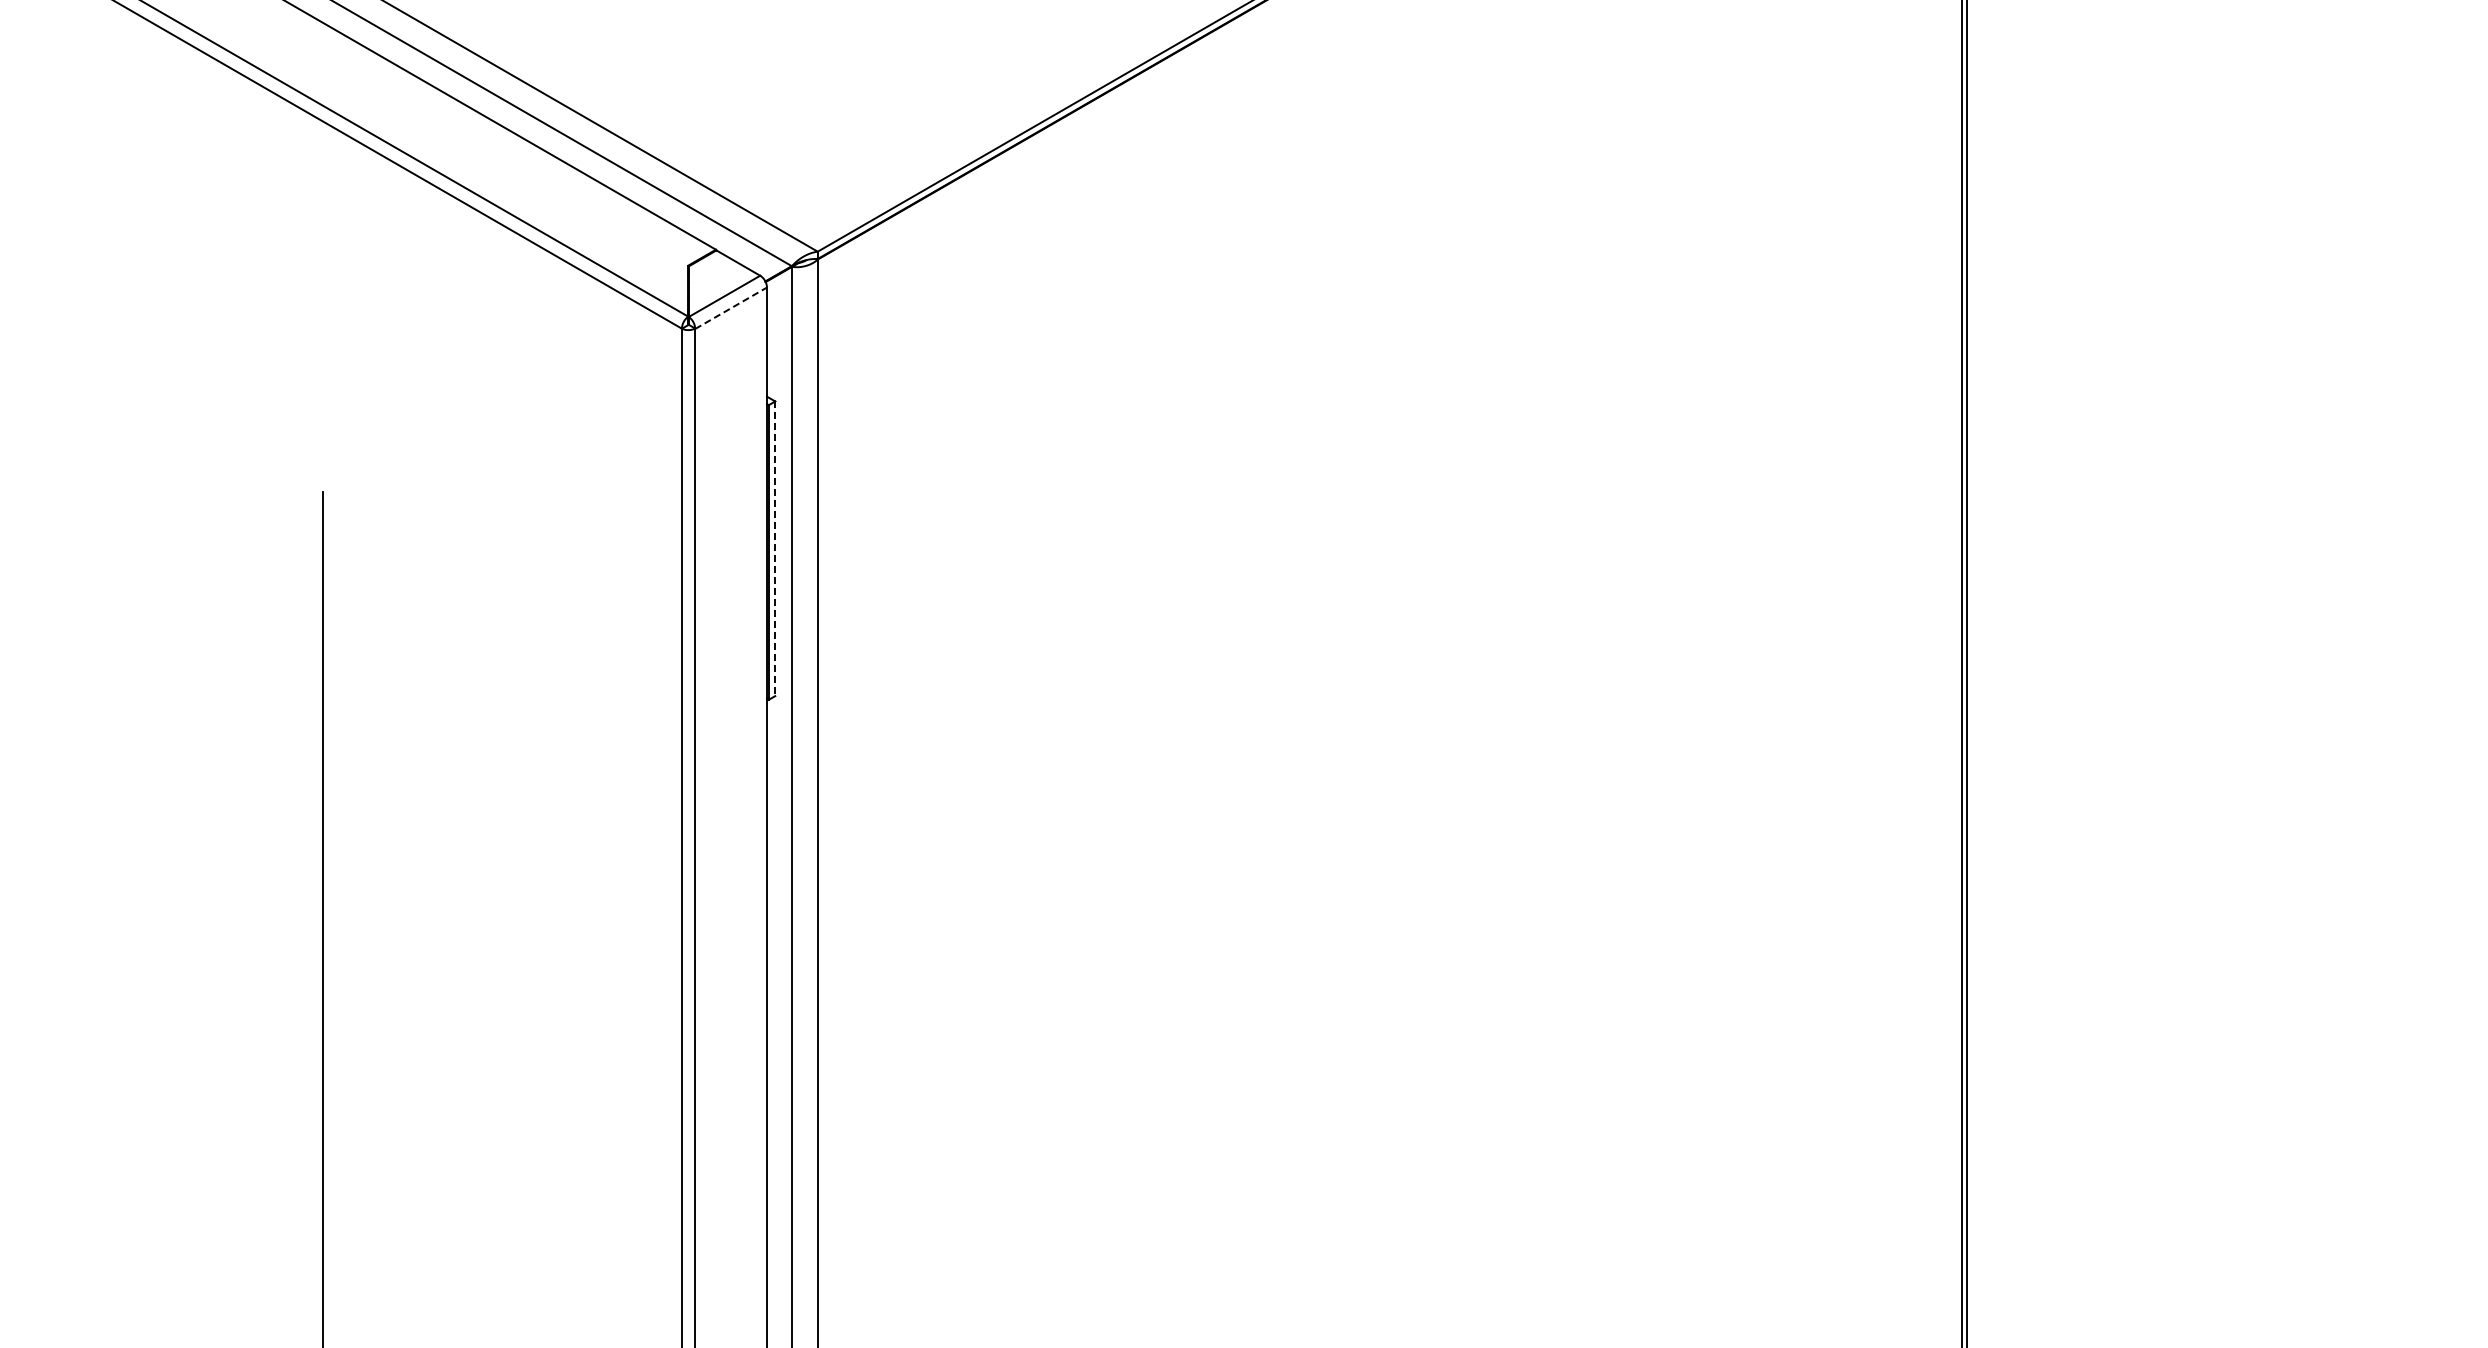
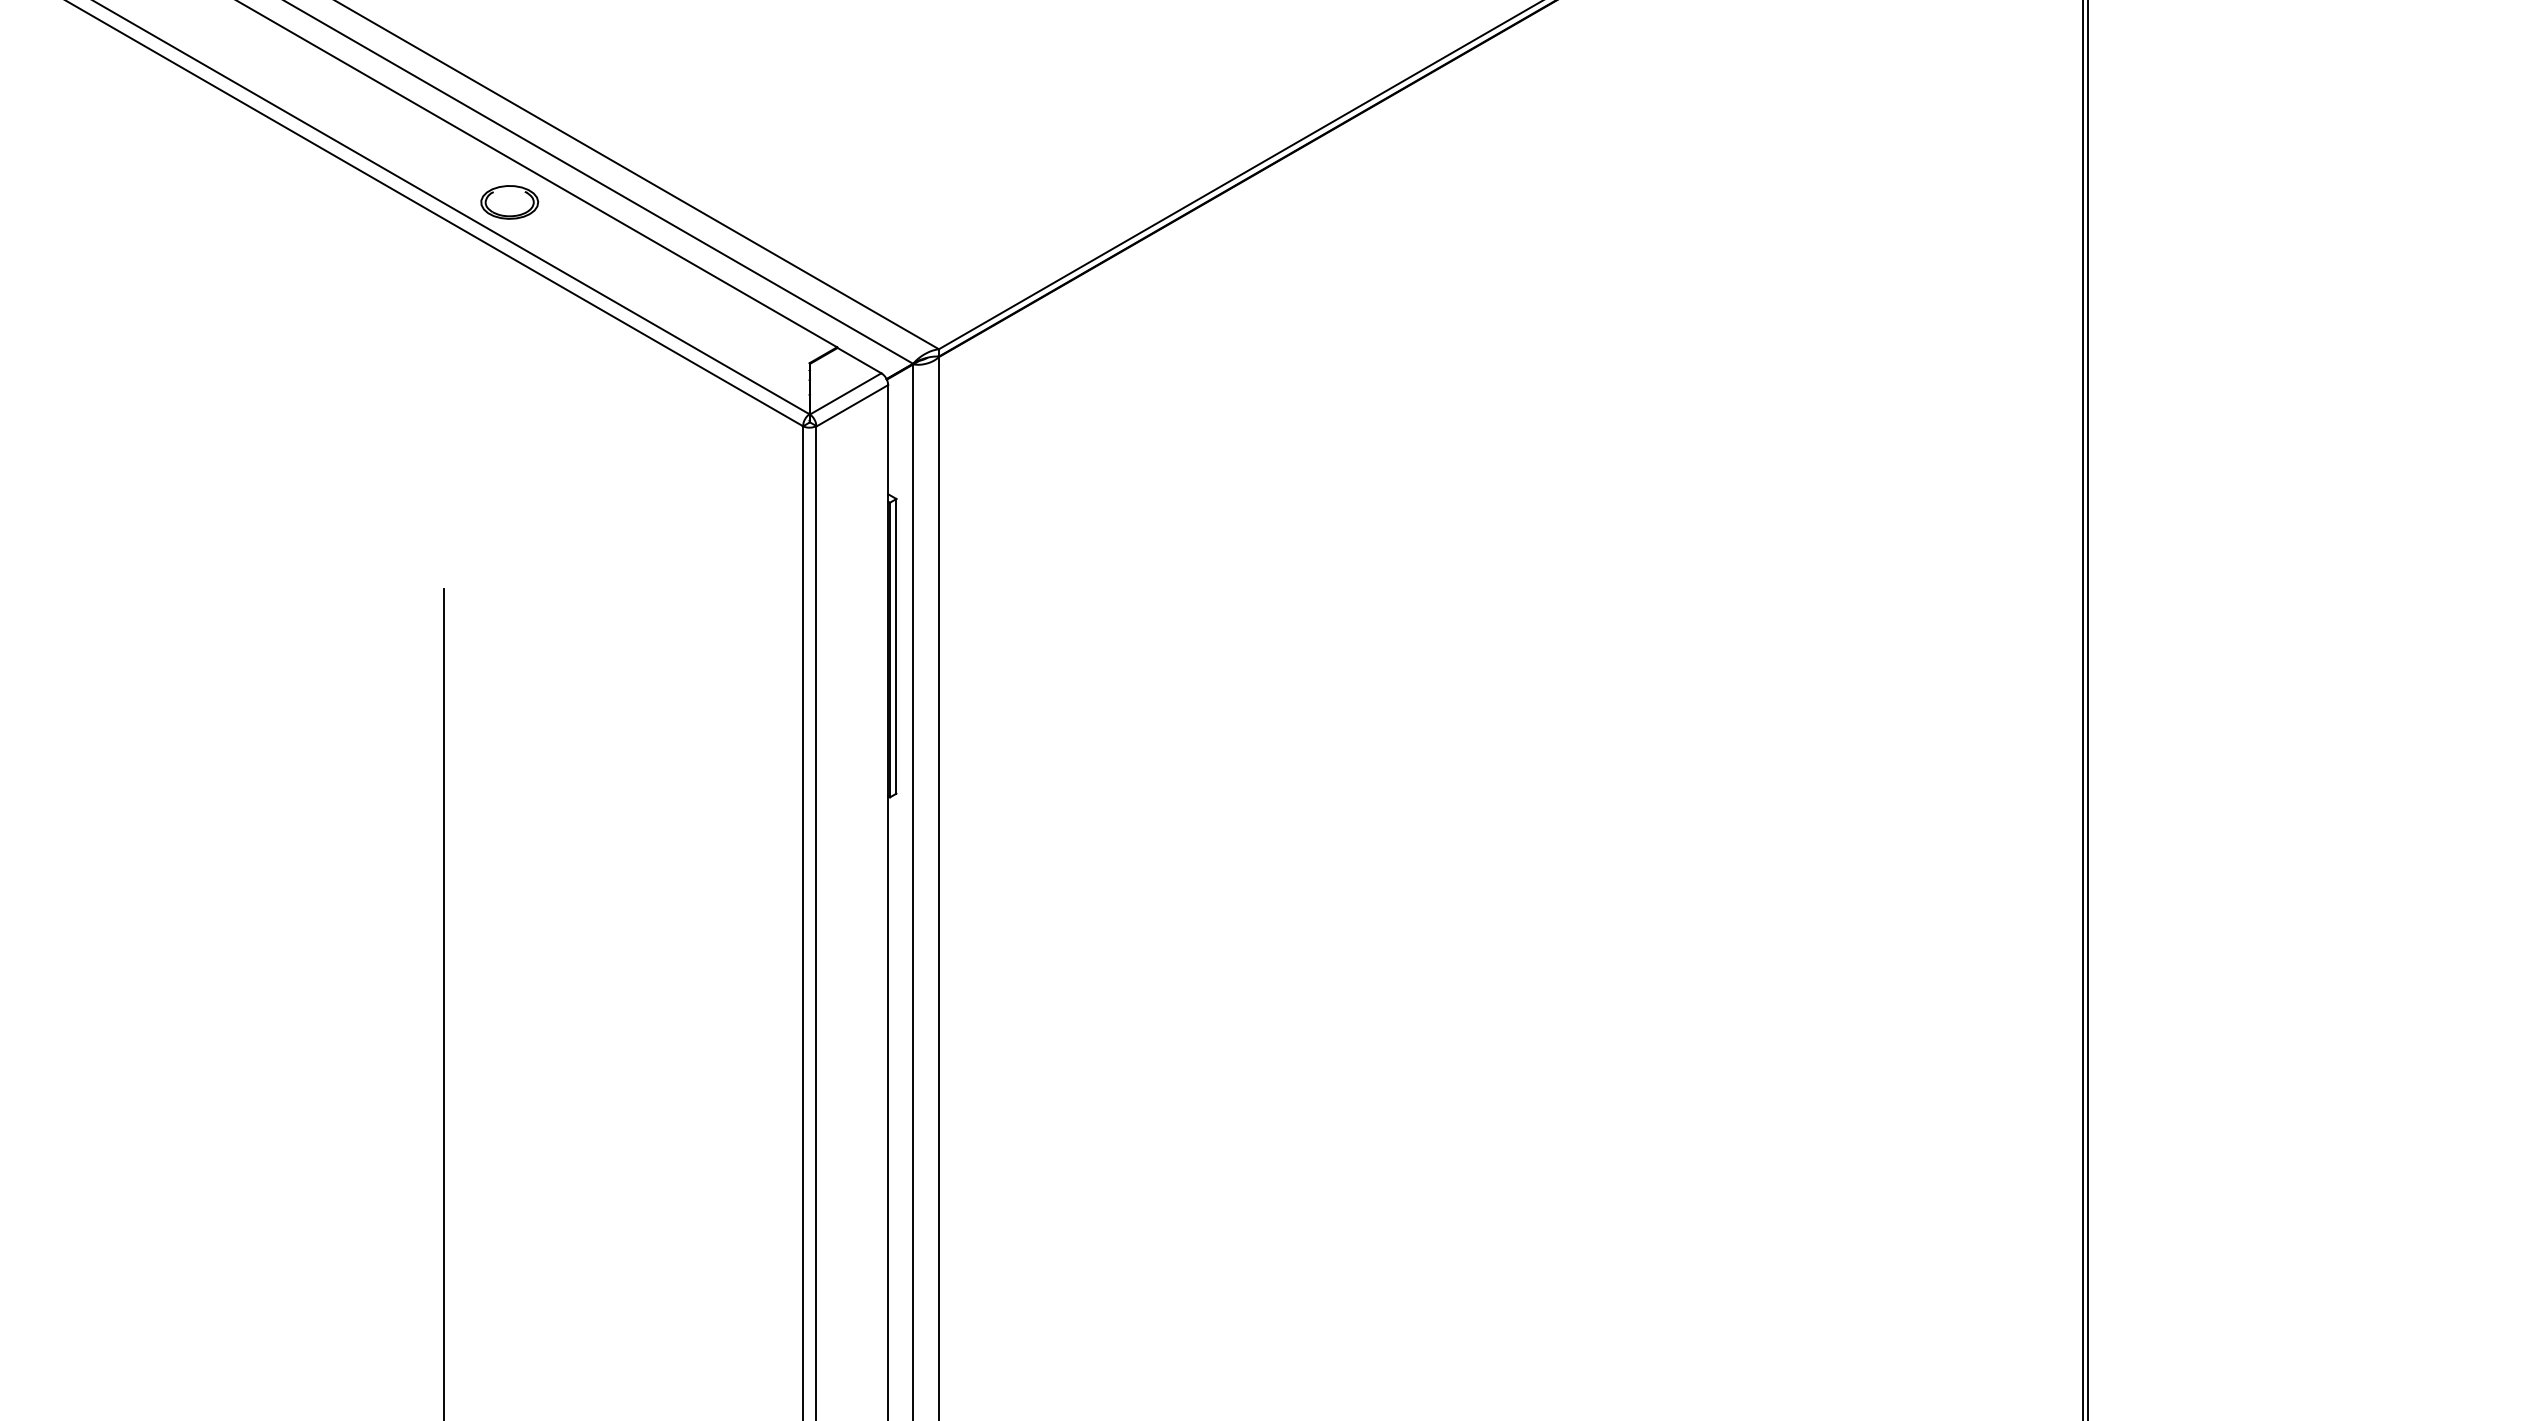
part: (388, 104) -> (509, 202), added
line: (731, 307) -> (852, 405), dashed -> solid
line: (775, 548) -> (896, 646), dashed -> solid

